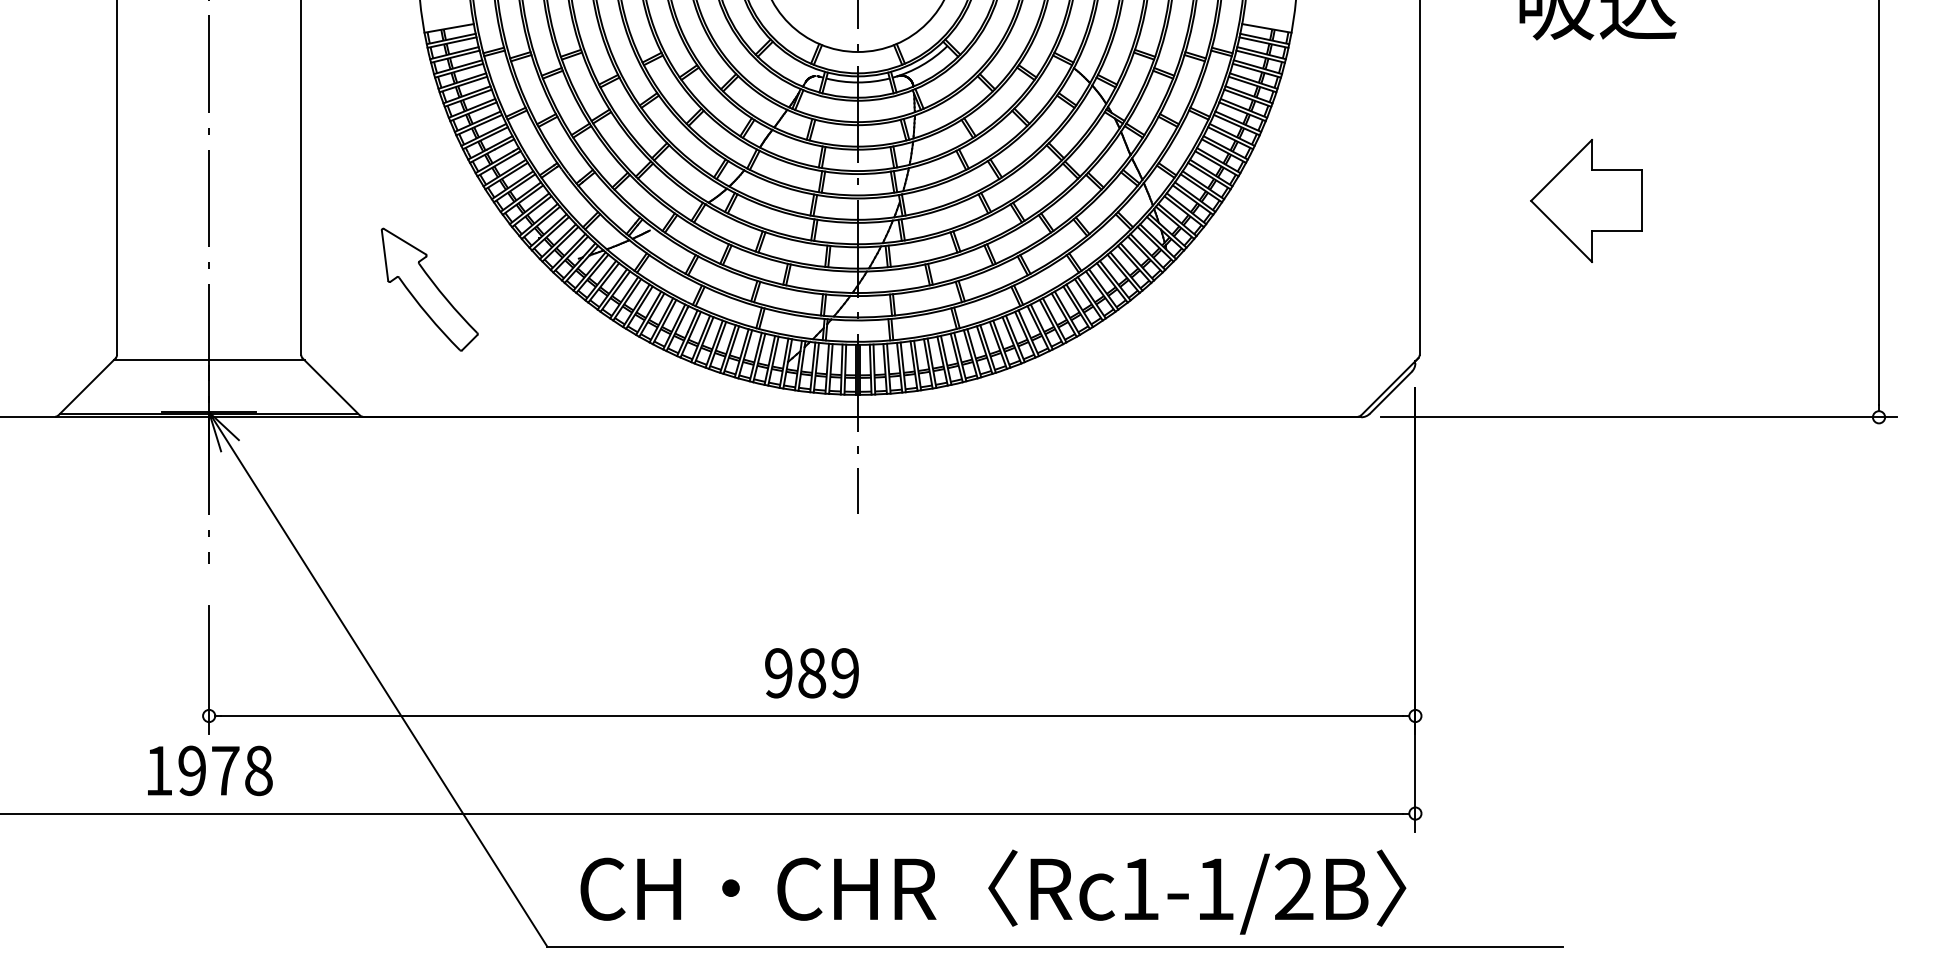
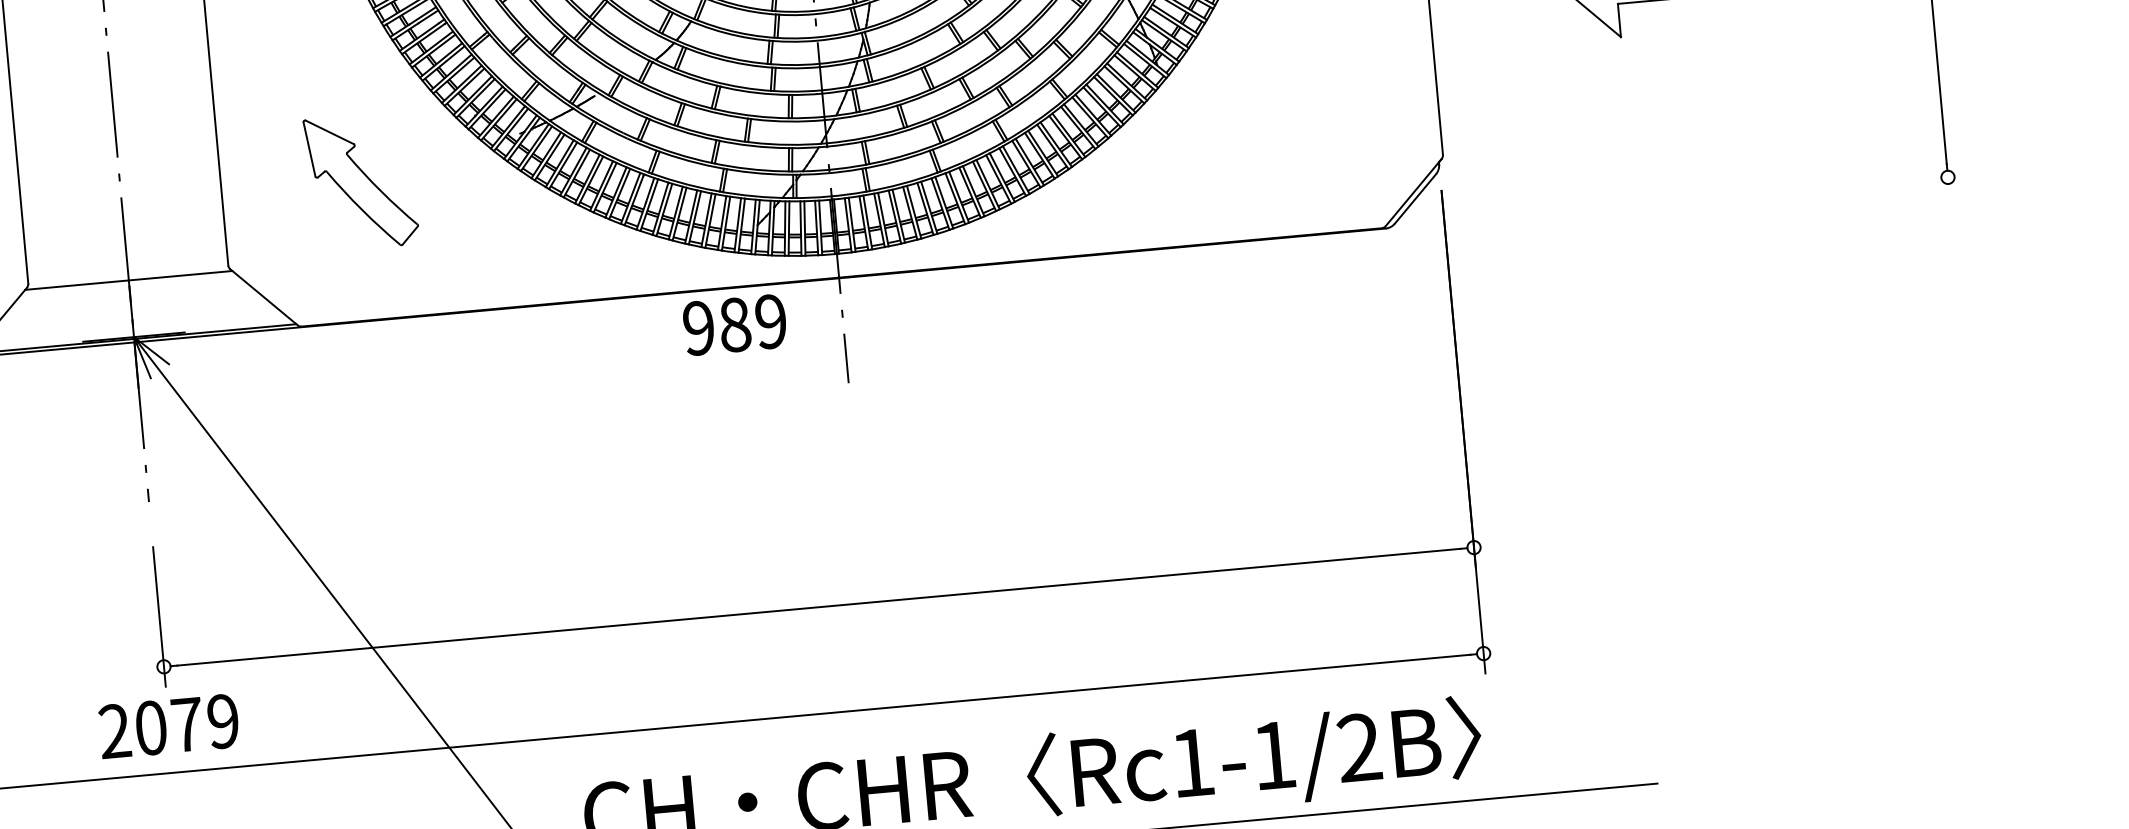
line: (1639, 417) -> (1687, 201), removed
text: (811, 673) -> (734, 325), moved
text: (208, 770) -> (168, 726), 1978 -> 2079

